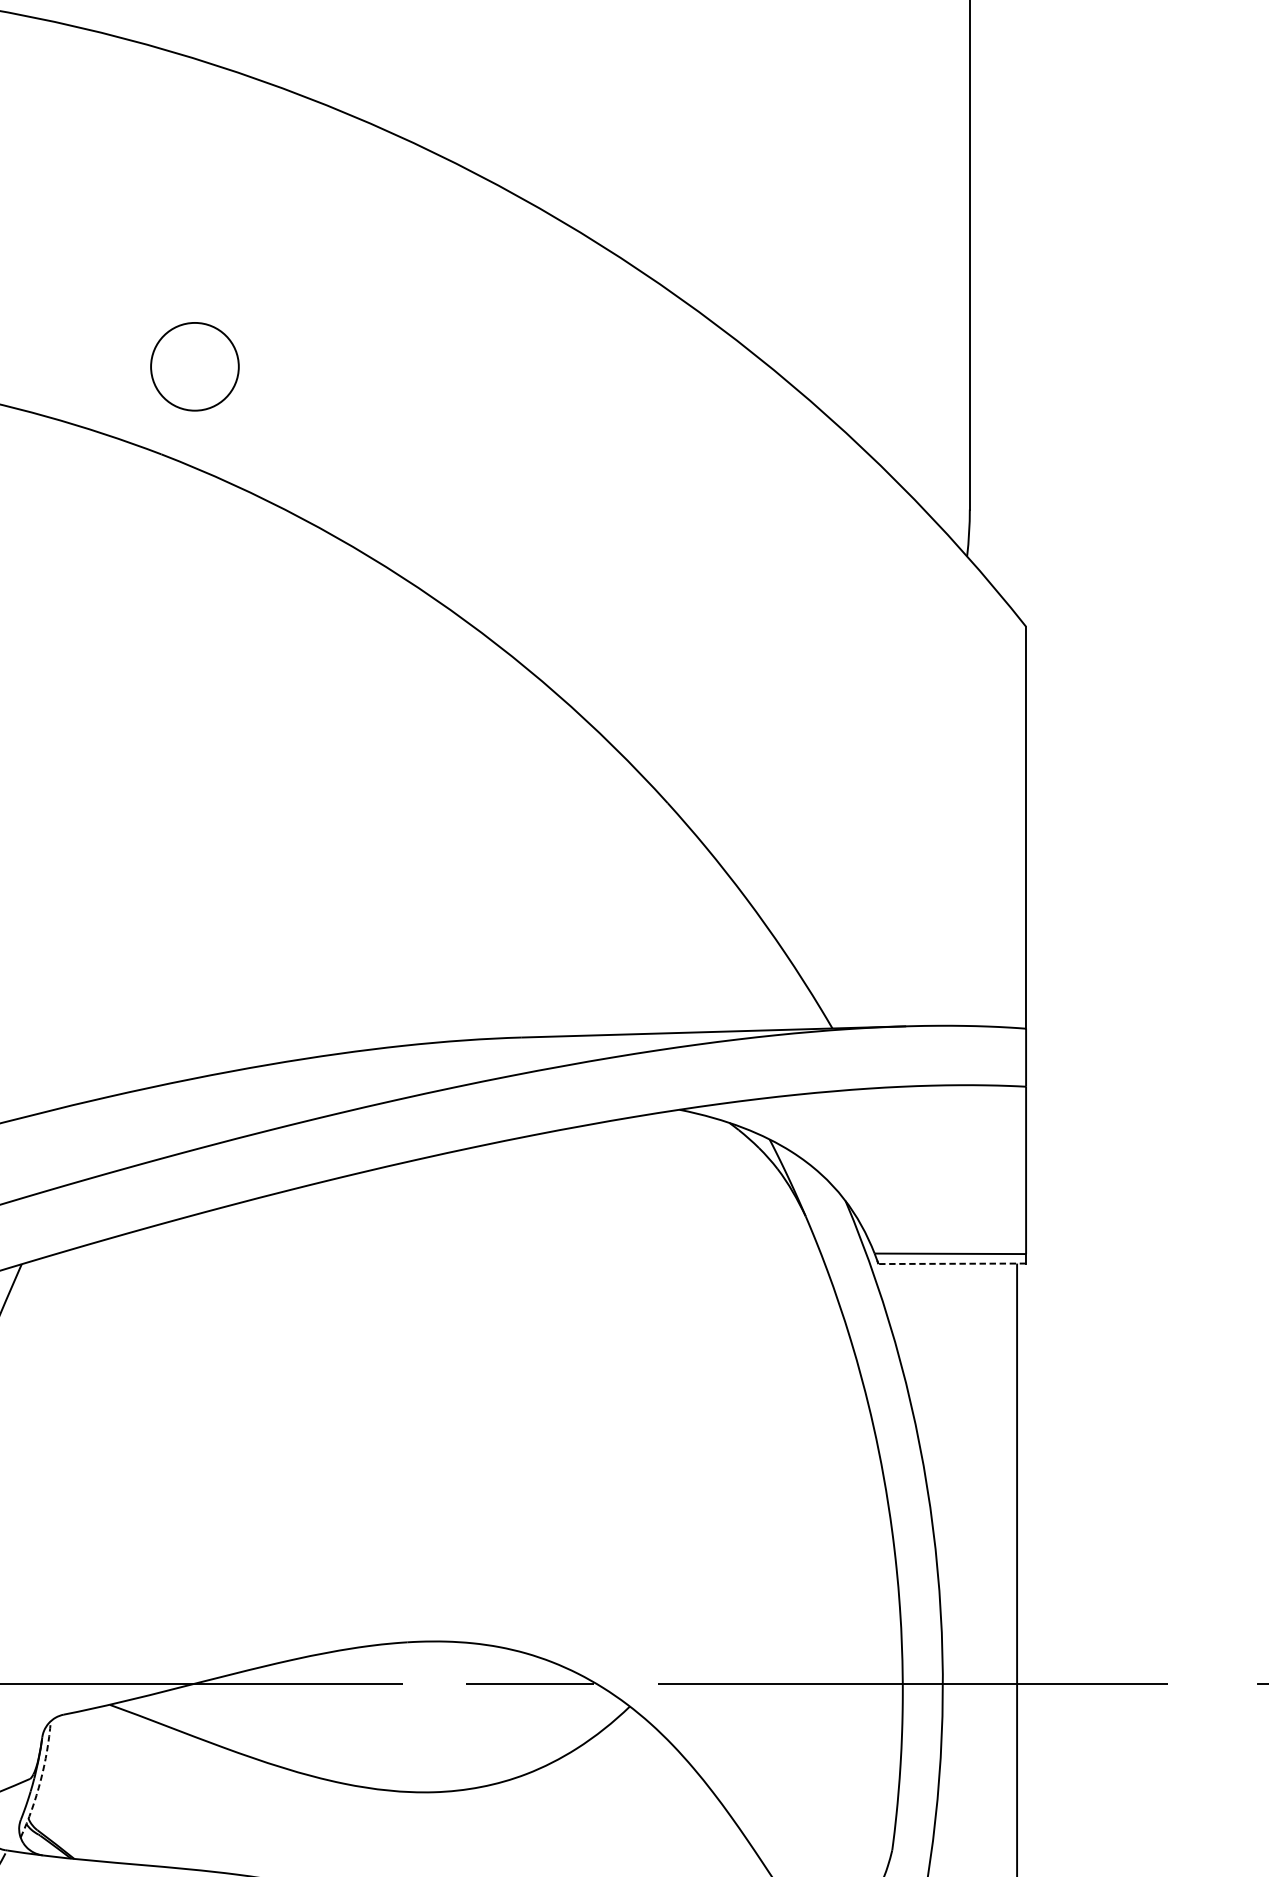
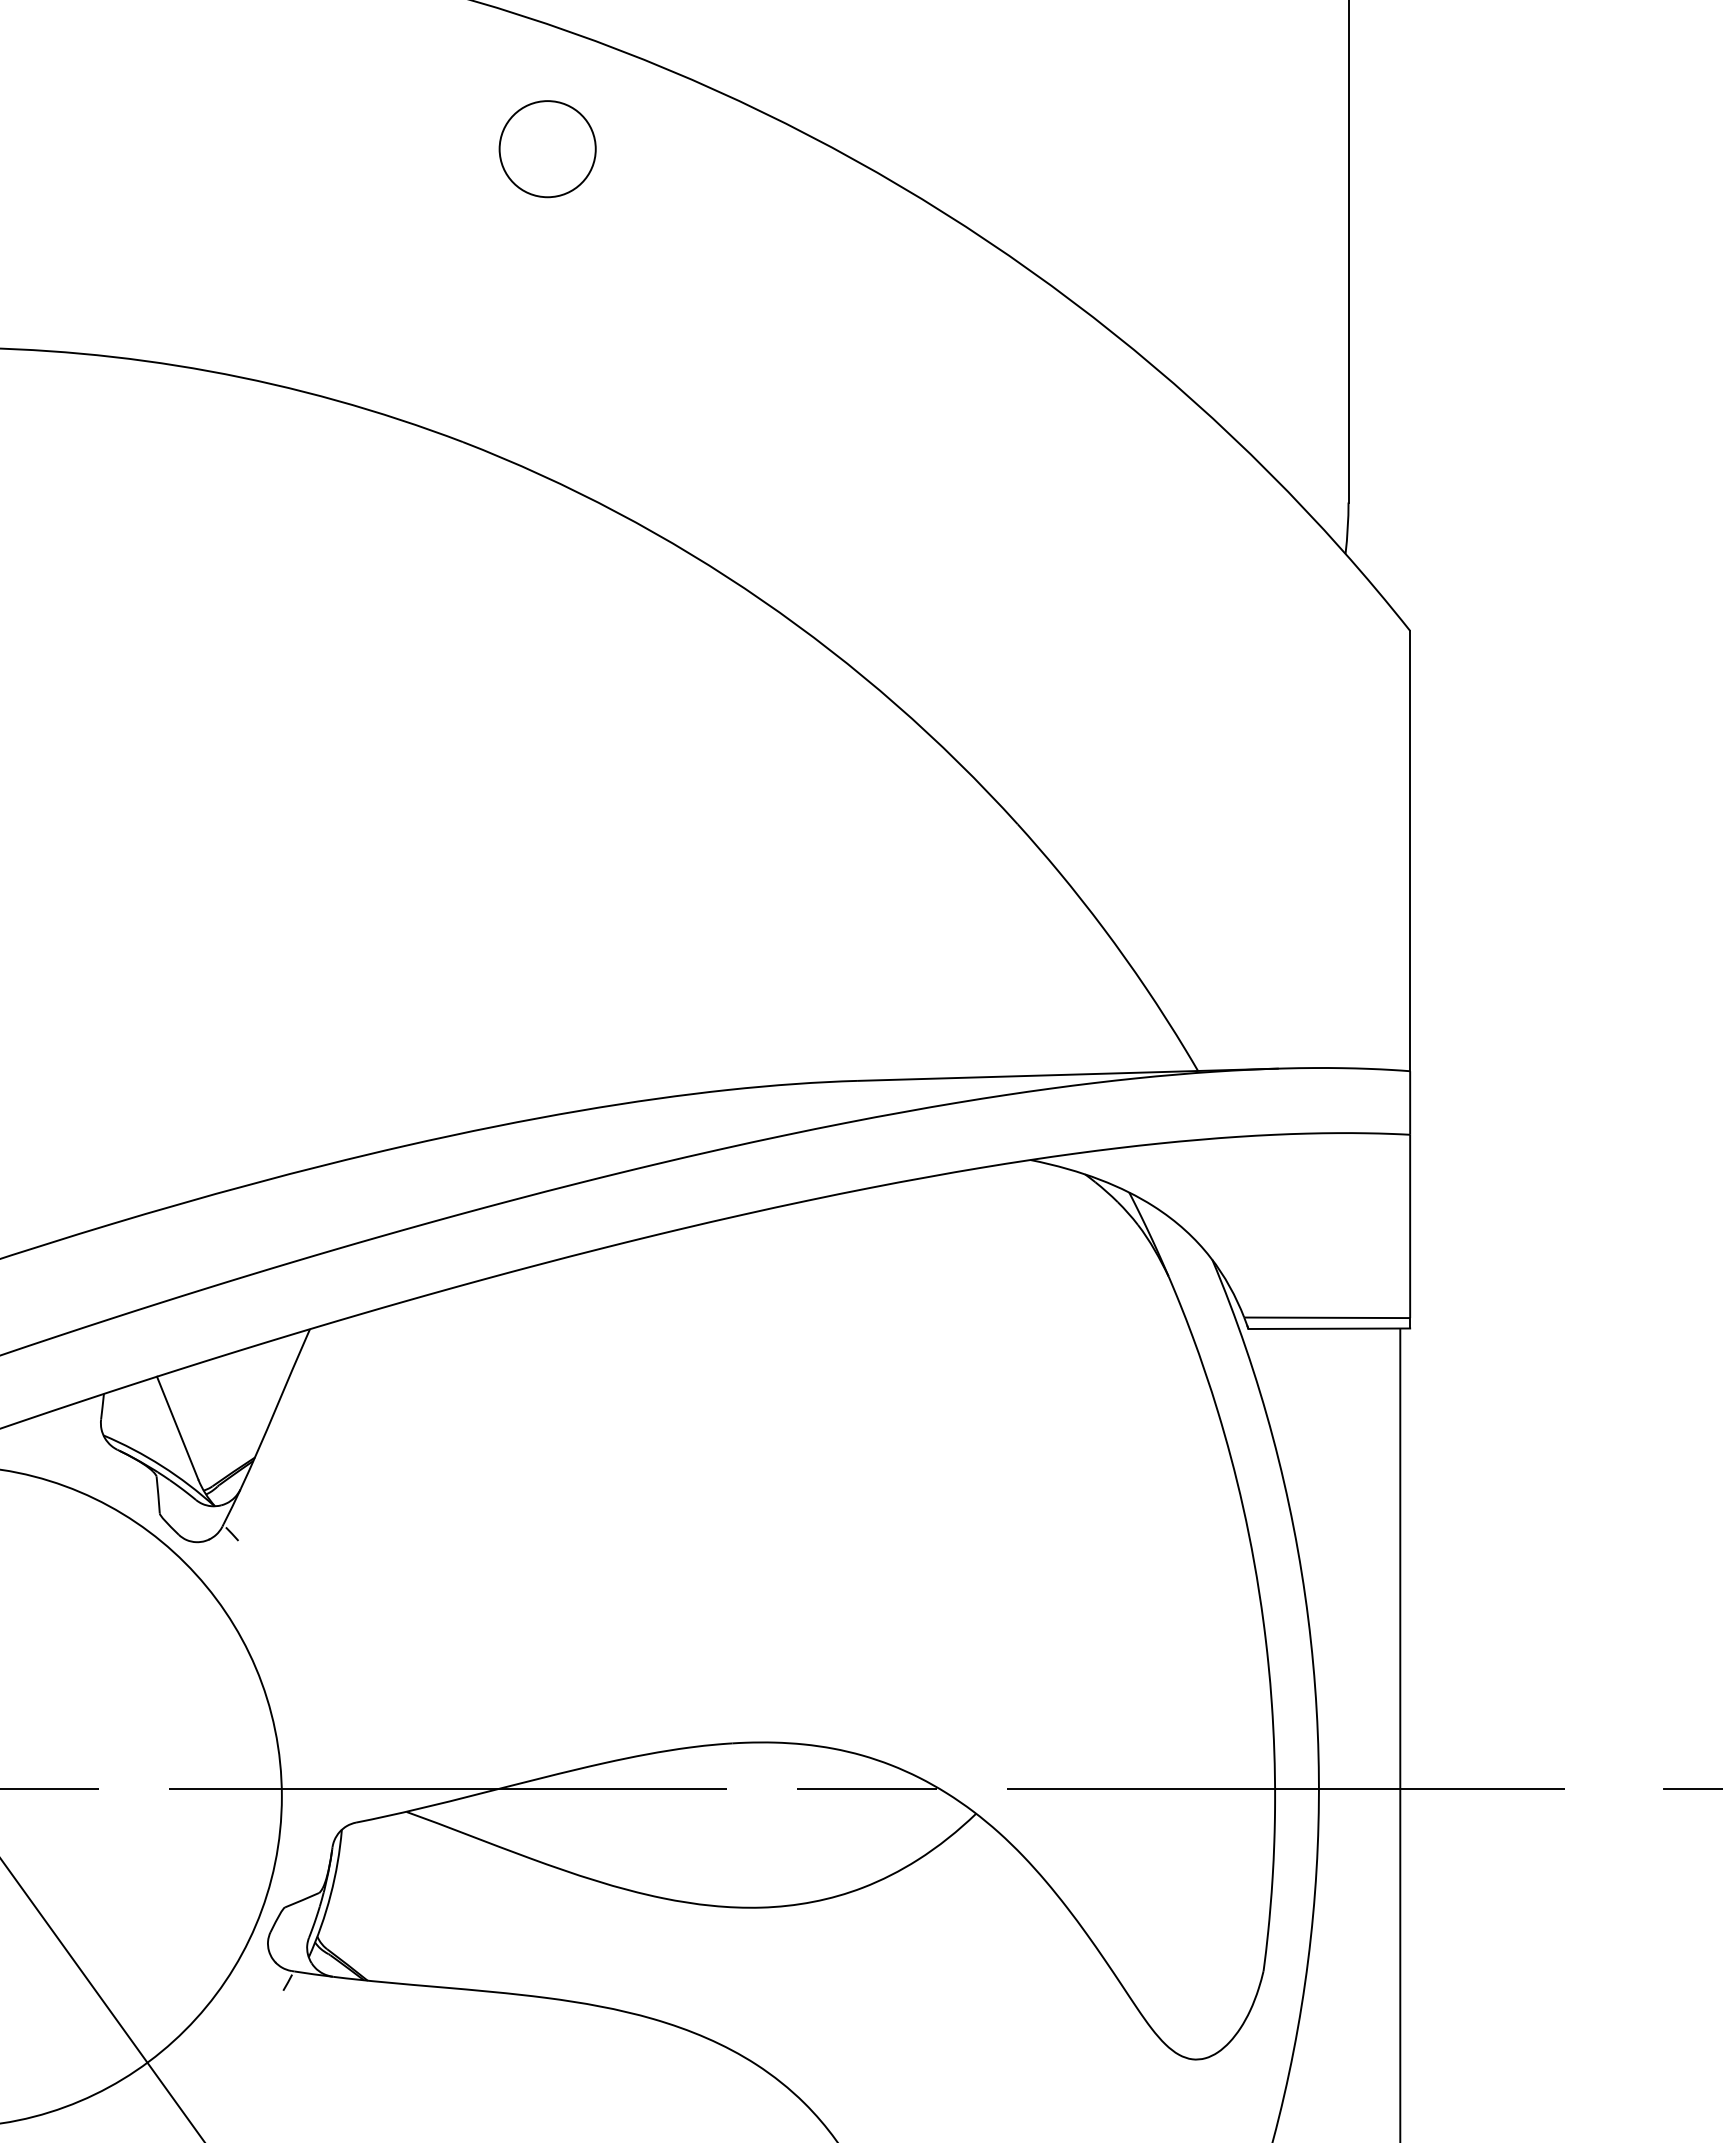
circle: (194, 367) -> (547, 149), moved
line: (952, 1263) -> (1329, 1328), dashed -> solid
arc: (40, 1780) -> (330, 1894), dashed -> solid

